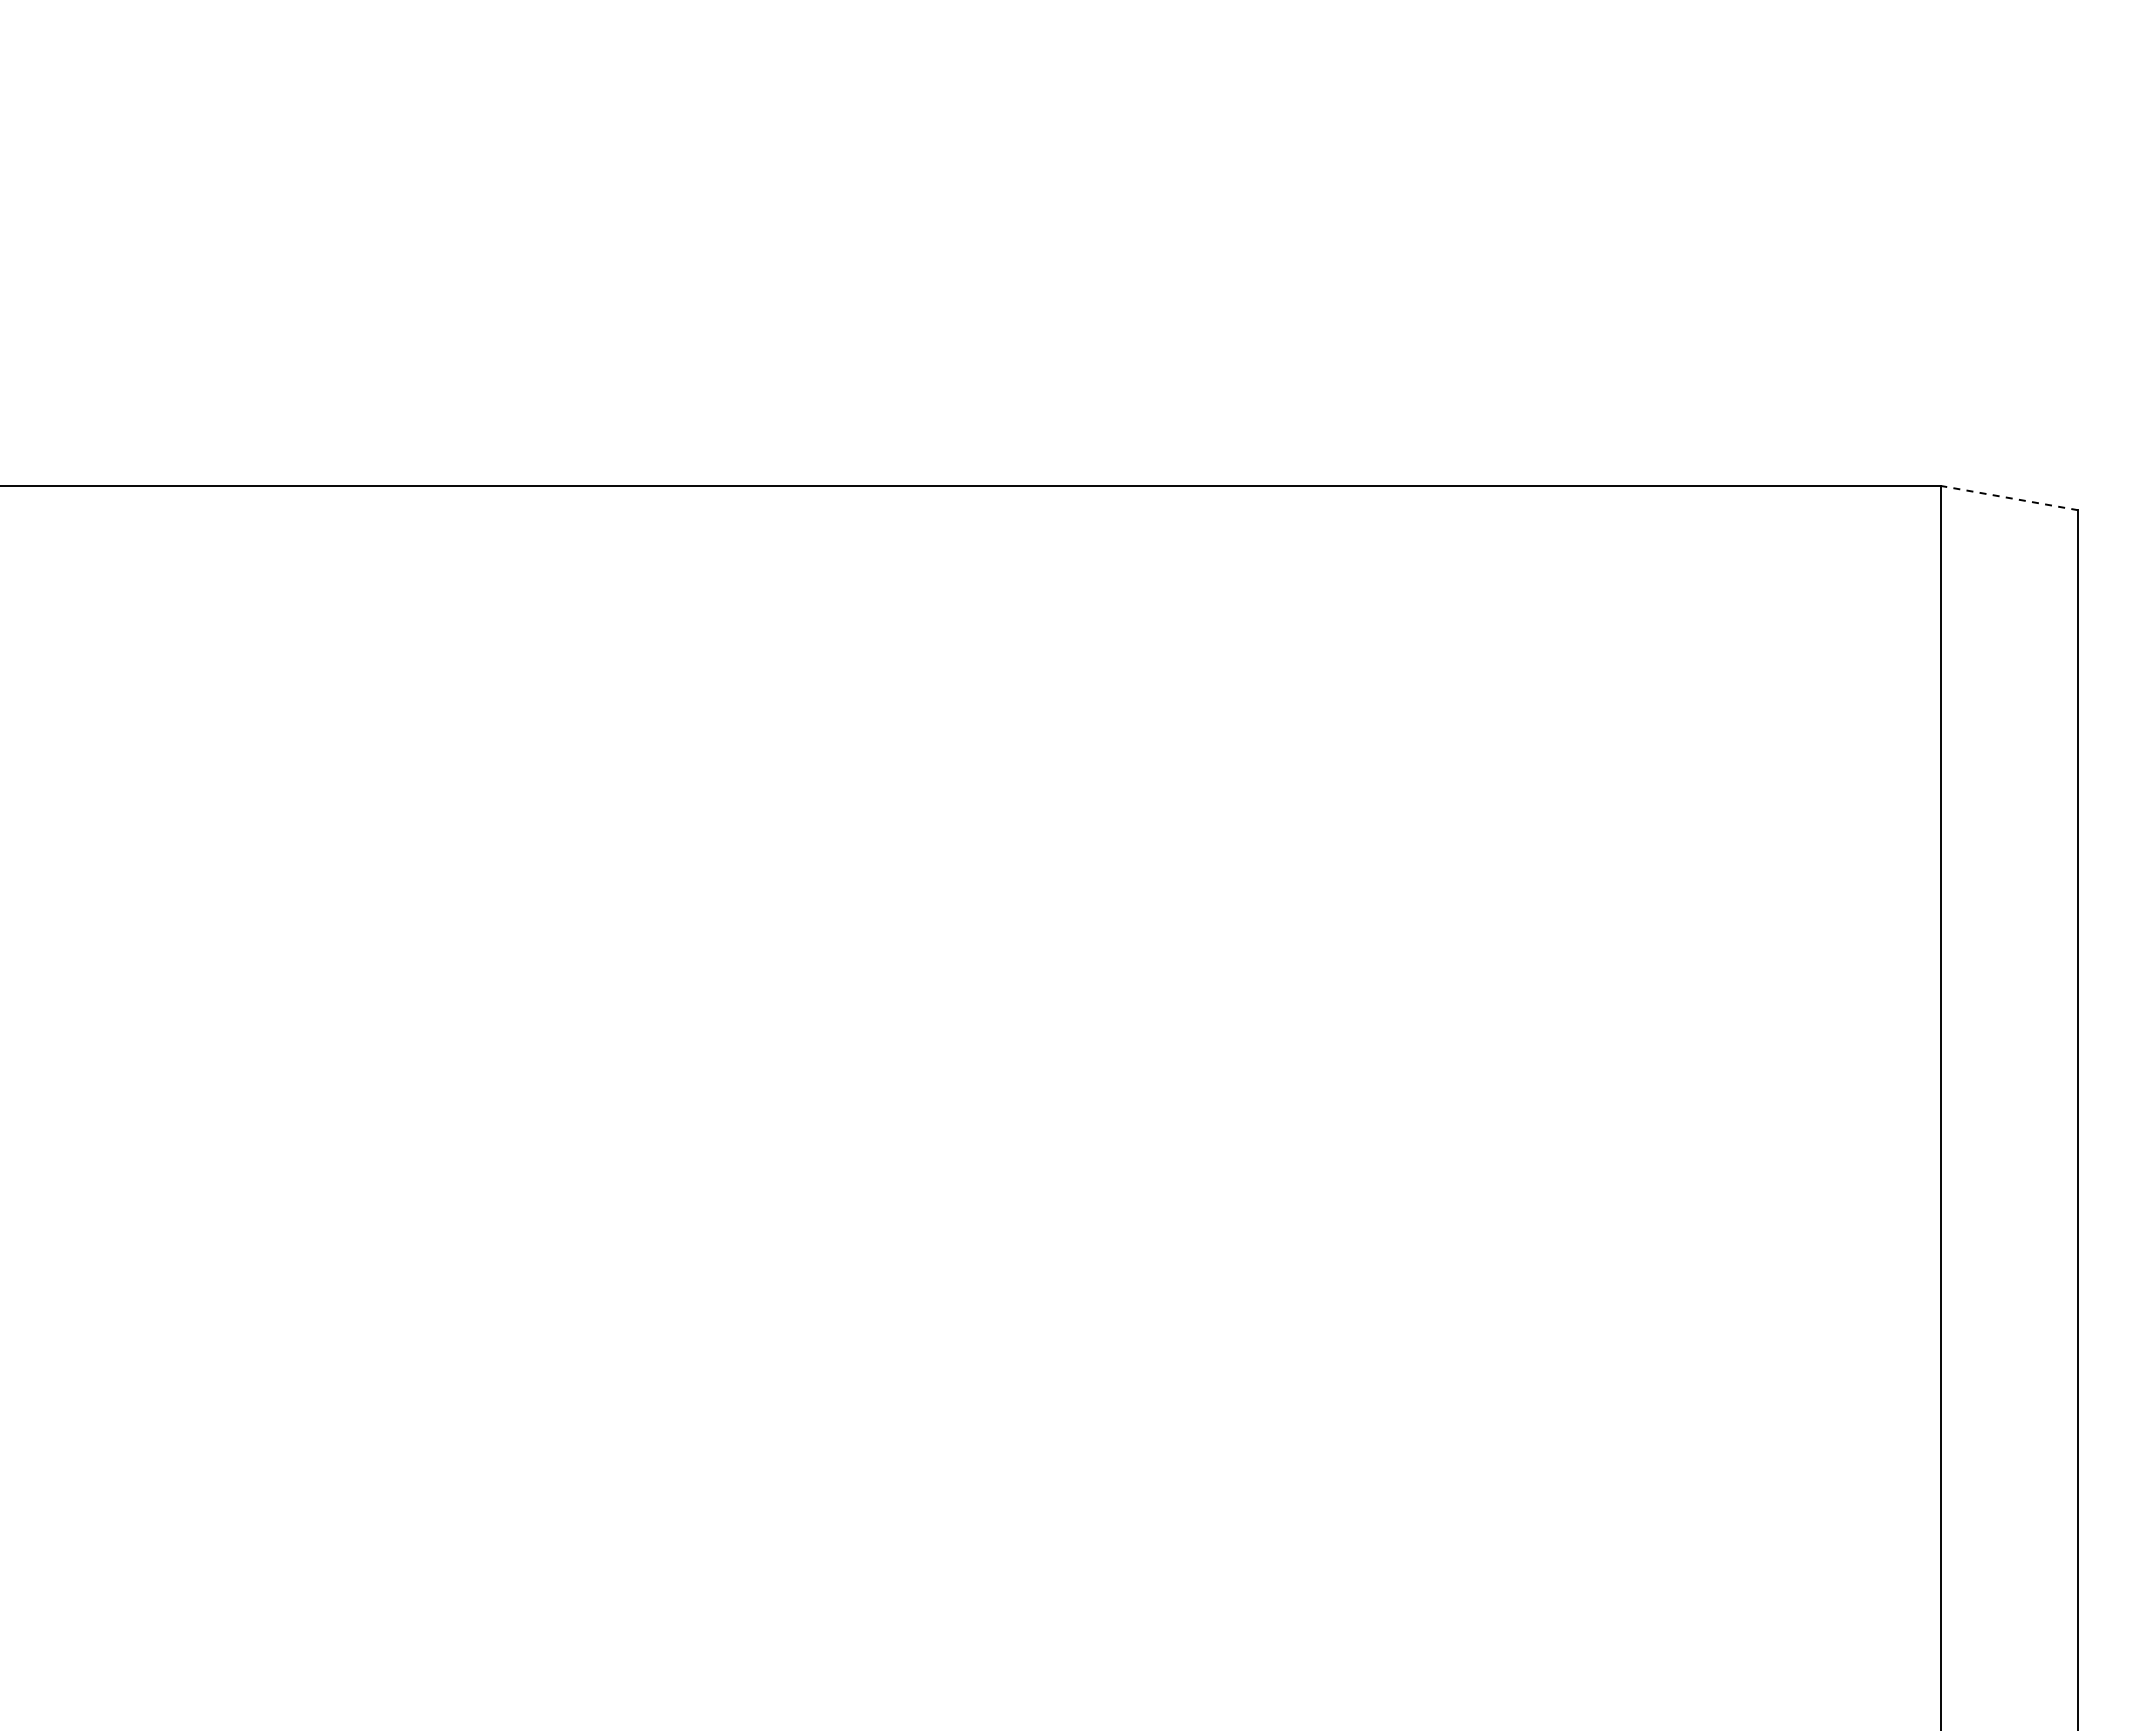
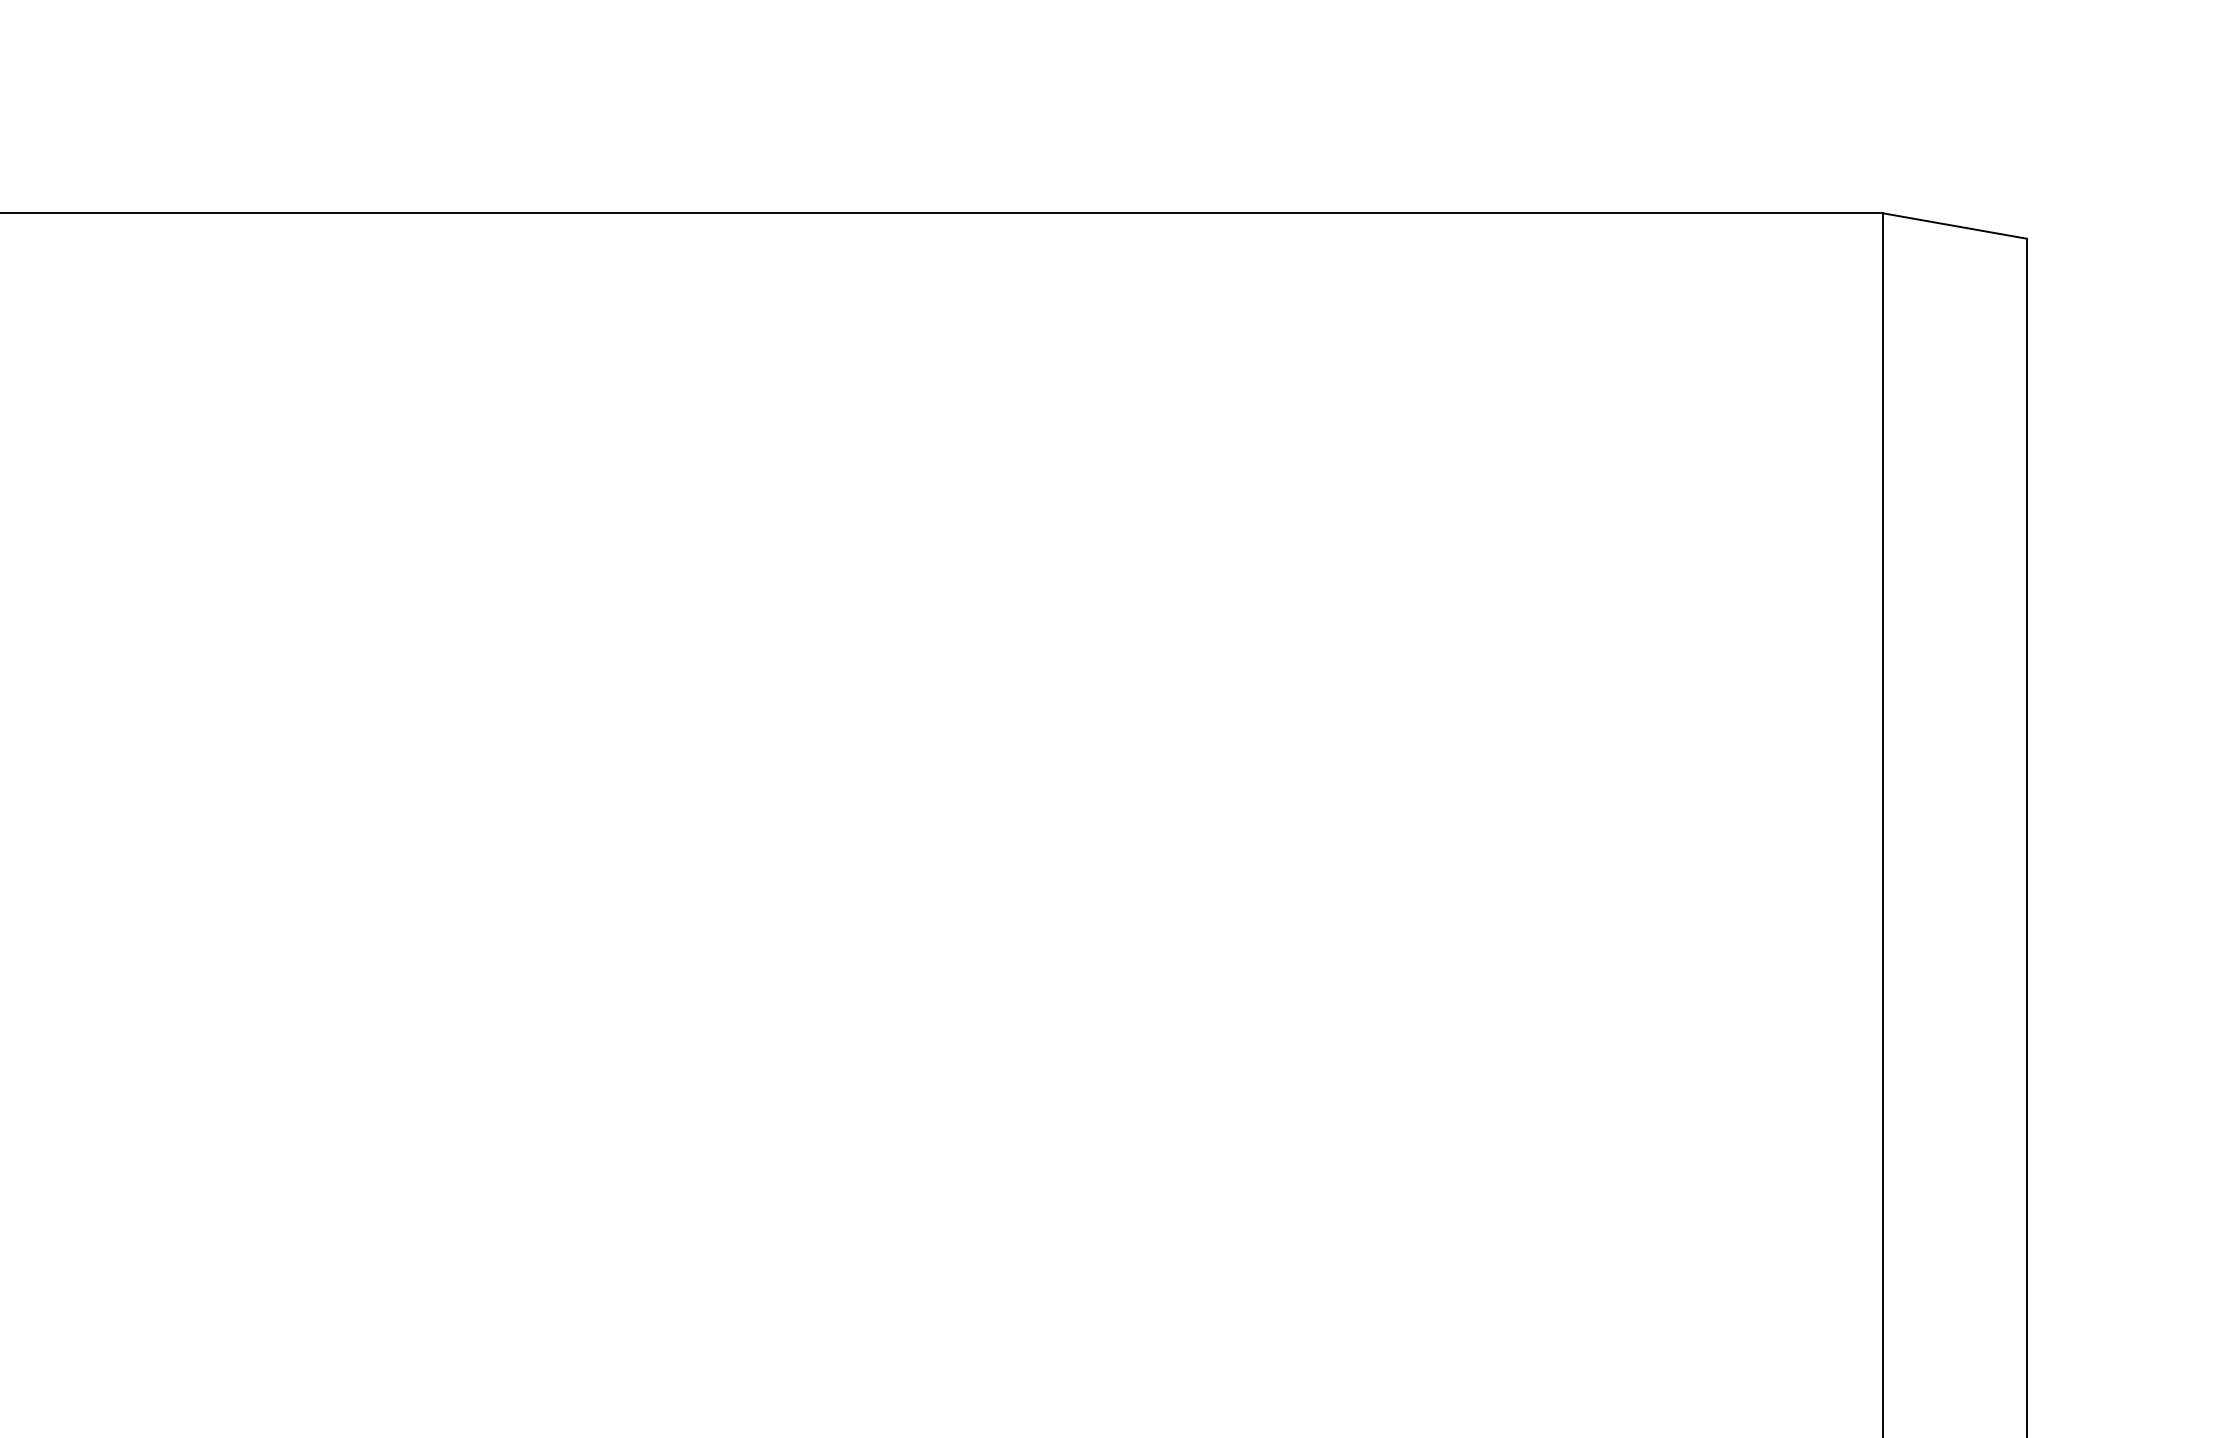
line: (2009, 498) -> (1954, 226), dashed -> solid

